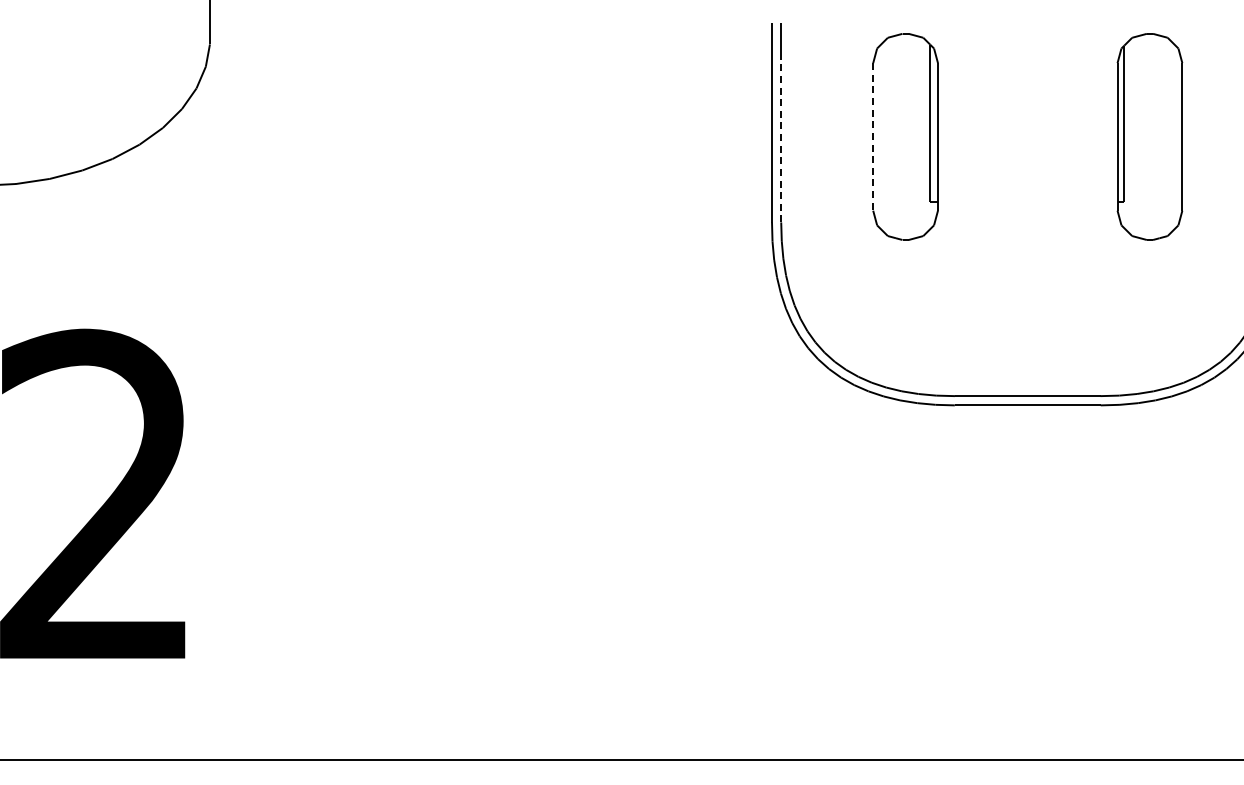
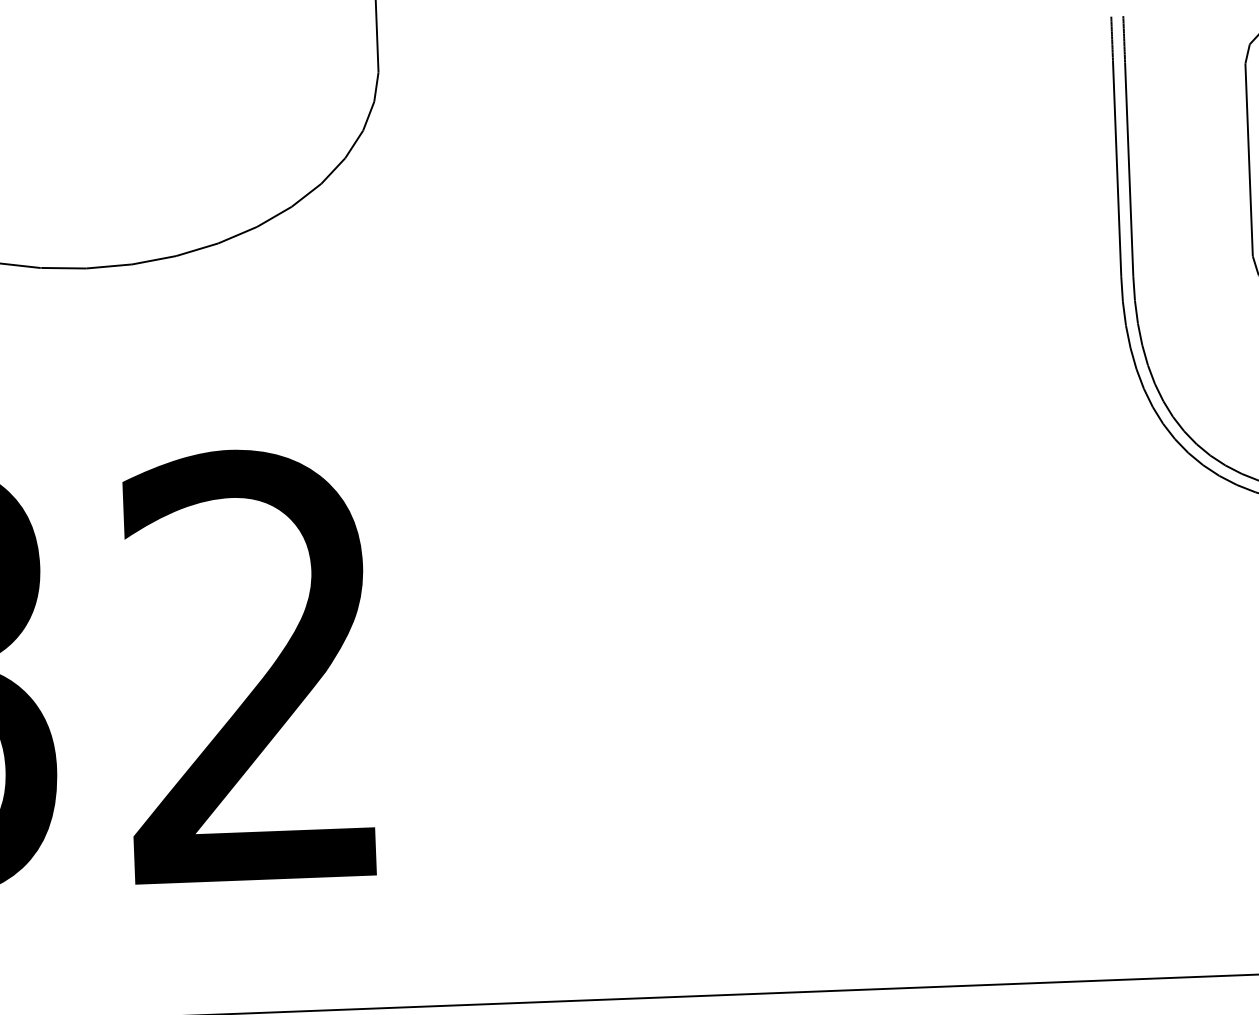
line: (873, 136) -> (1249, 159), dashed -> solid
line: (781, 140) -> (1129, 169), dashed -> solid

